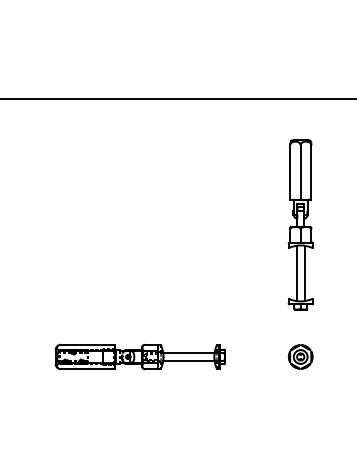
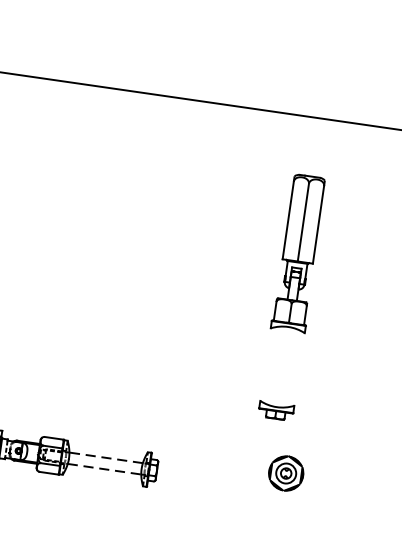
line: (296, 273) -> (276, 366), removed
line: (304, 273) -> (287, 367), removed
line: (188, 353) -> (105, 458), solid -> dashed
part: (300, 356) -> (285, 472), moved
line: (188, 360) -> (104, 468), solid -> dashed

